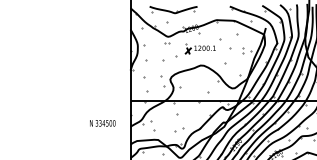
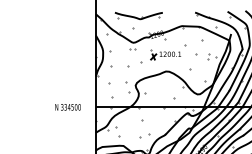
text: (102, 123) -> (67, 107), moved

